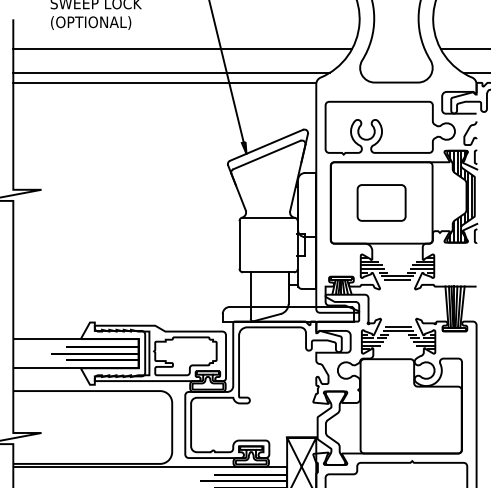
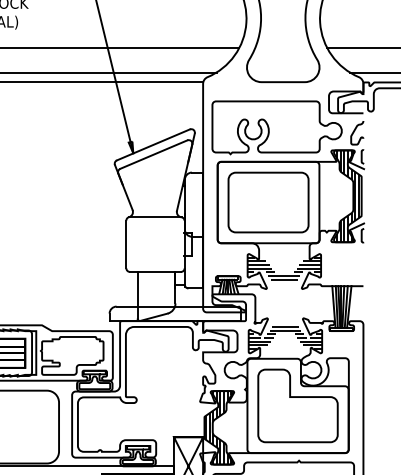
part: (381, 202) -> (268, 202), size x1.67
part: (410, 406) -> (297, 406), added
hatch: (331, 427) -> (218, 427), added

